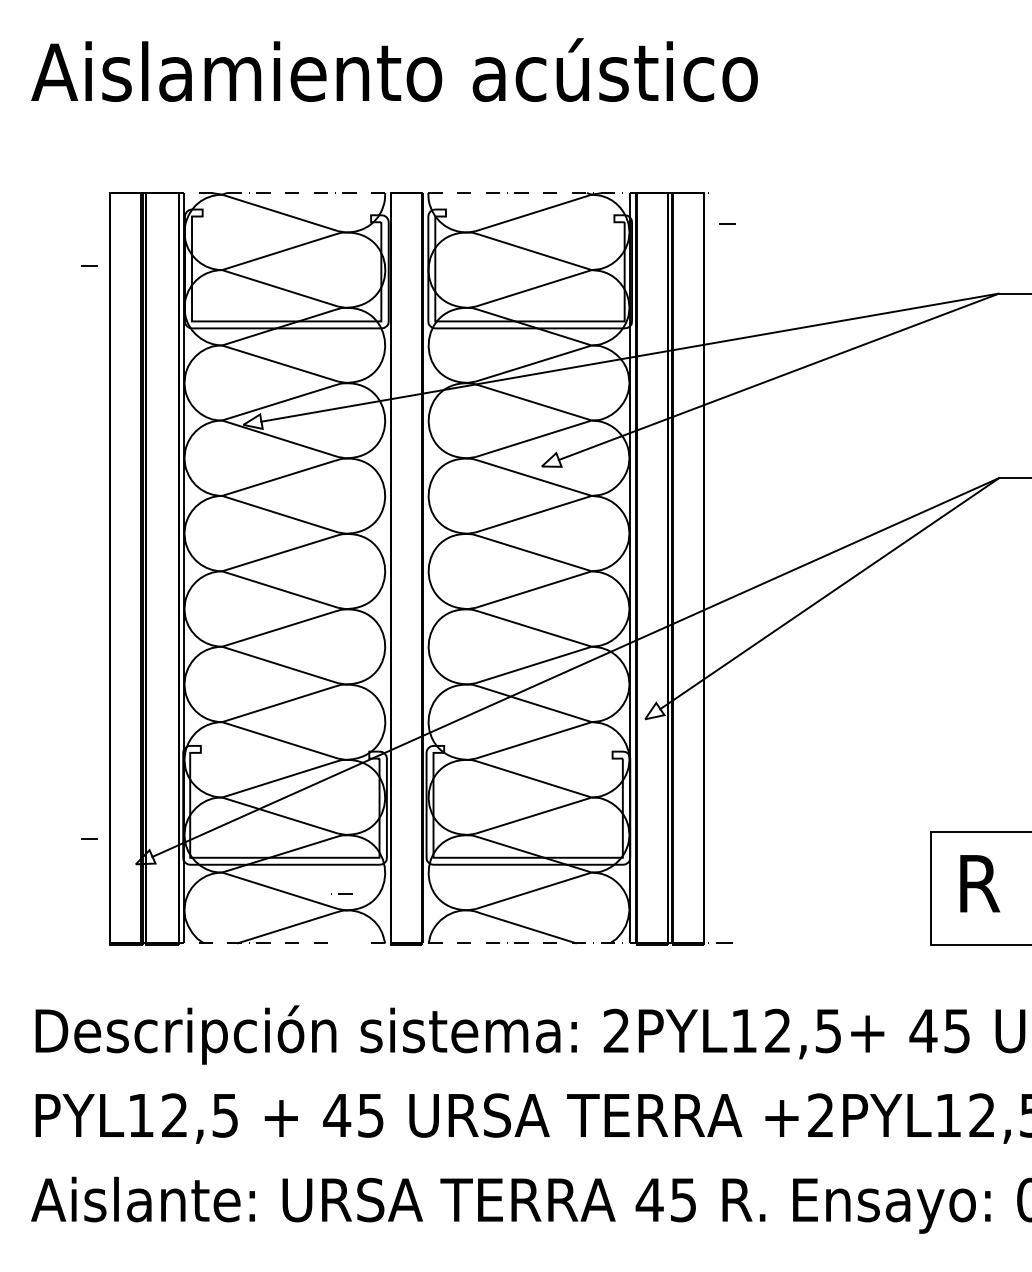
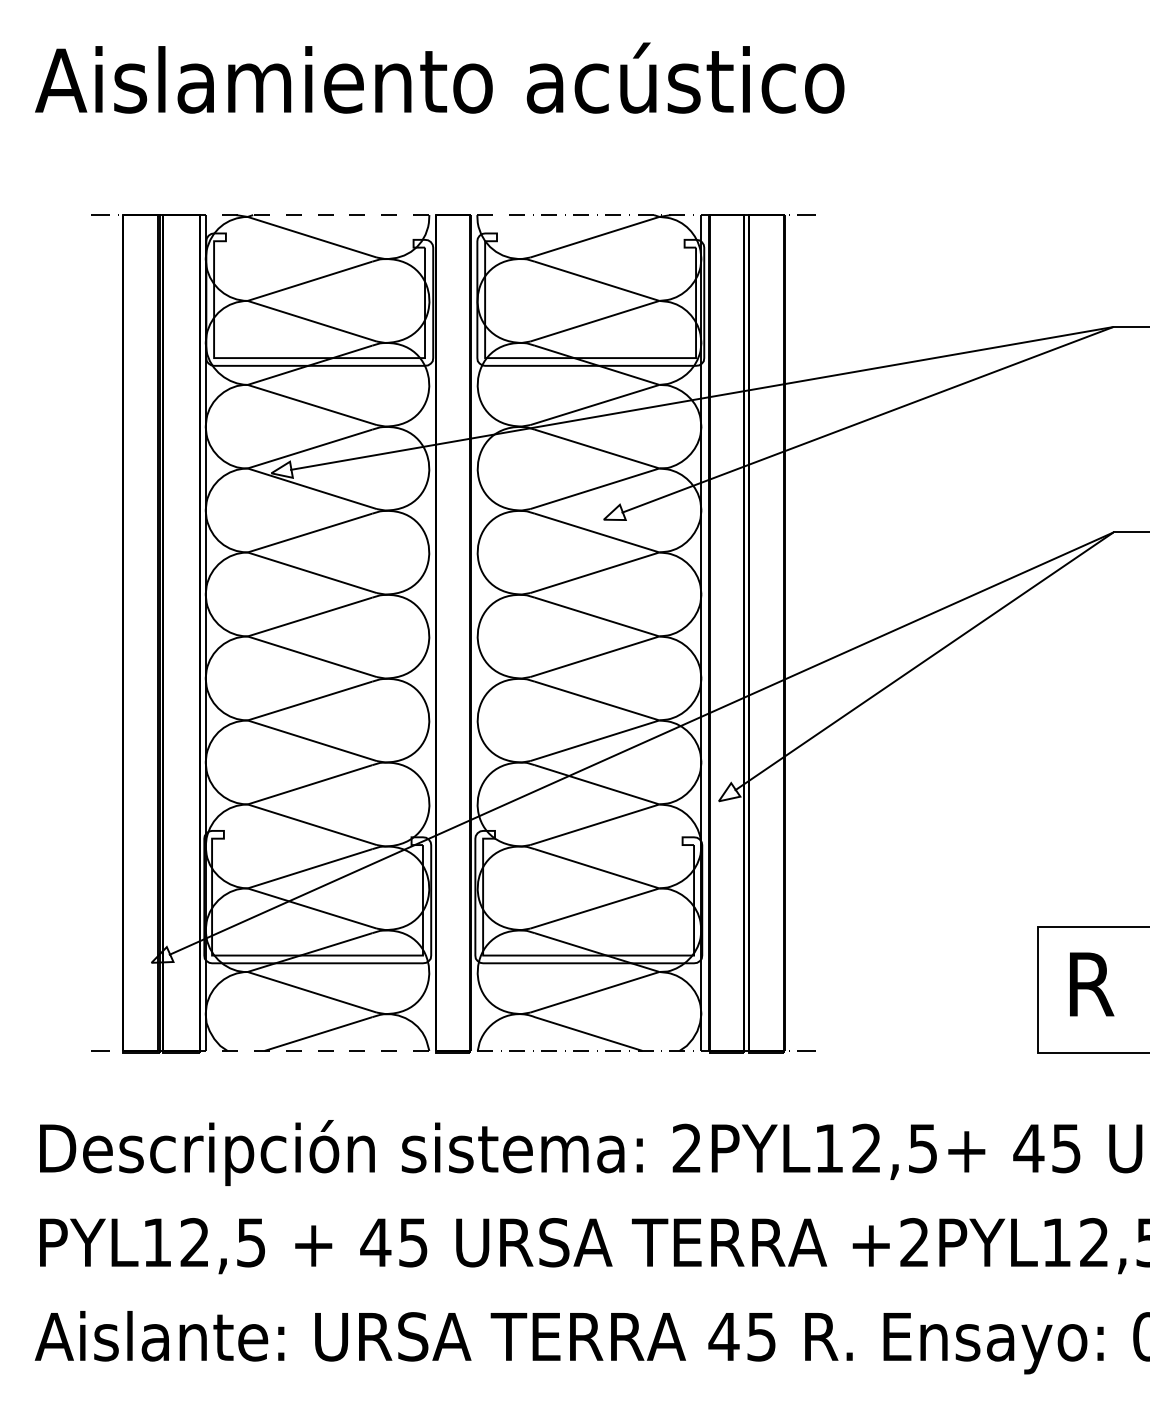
line: (727, 223) -> (807, 214), moved
line: (89, 265) -> (99, 214), moved
line: (89, 838) -> (99, 1049), moved
line: (341, 893) -> (385, 1049), moved

